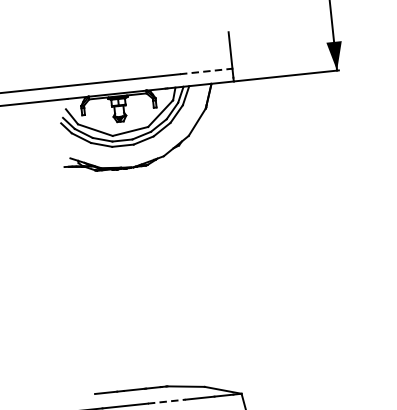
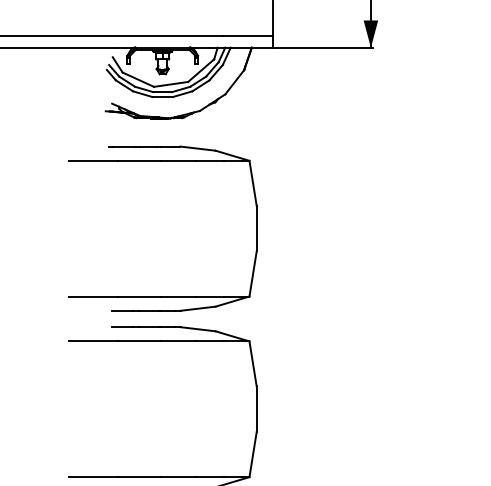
line: (206, 71) -> (248, 35), dashed -> solid
part: (129, 213) -> (162, 161), added
line: (166, 401) -> (178, 341), dashed -> solid

